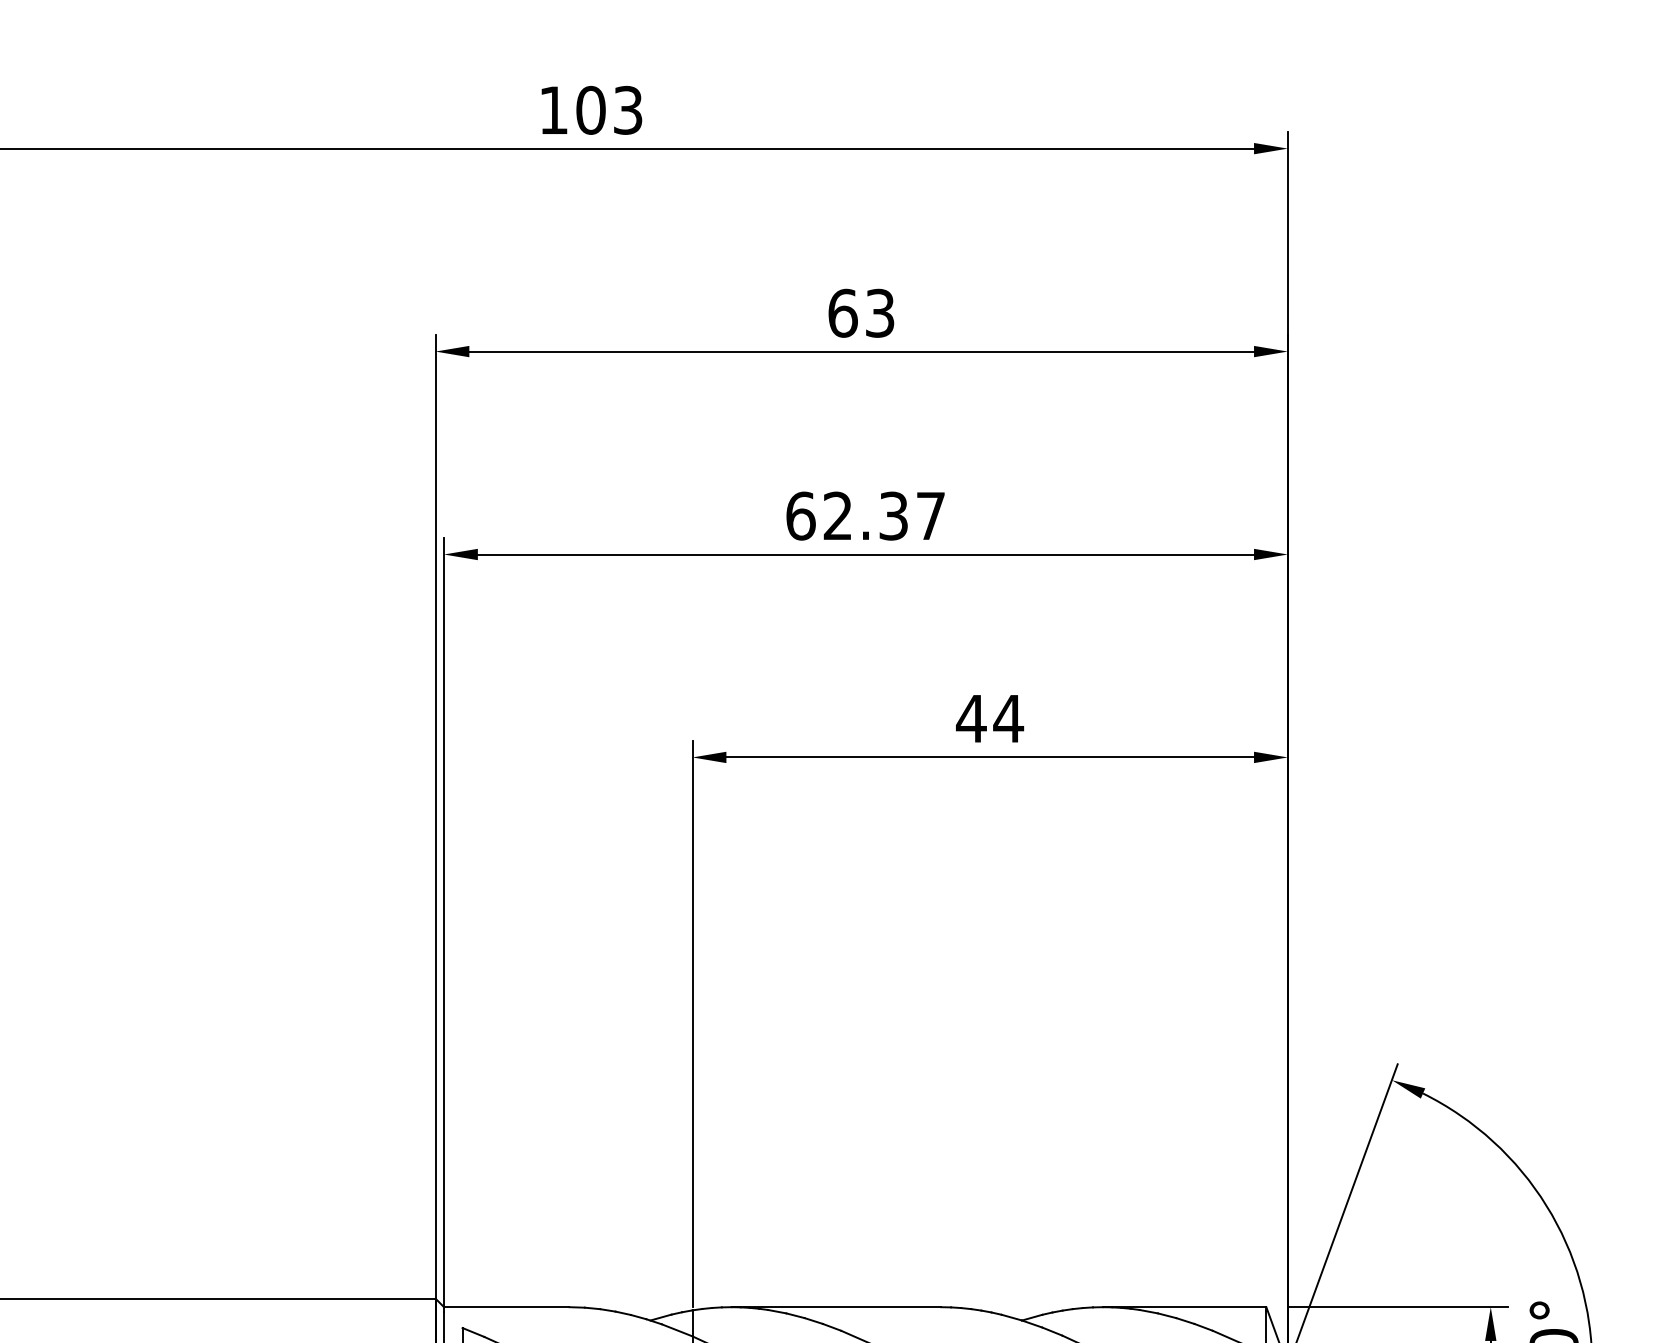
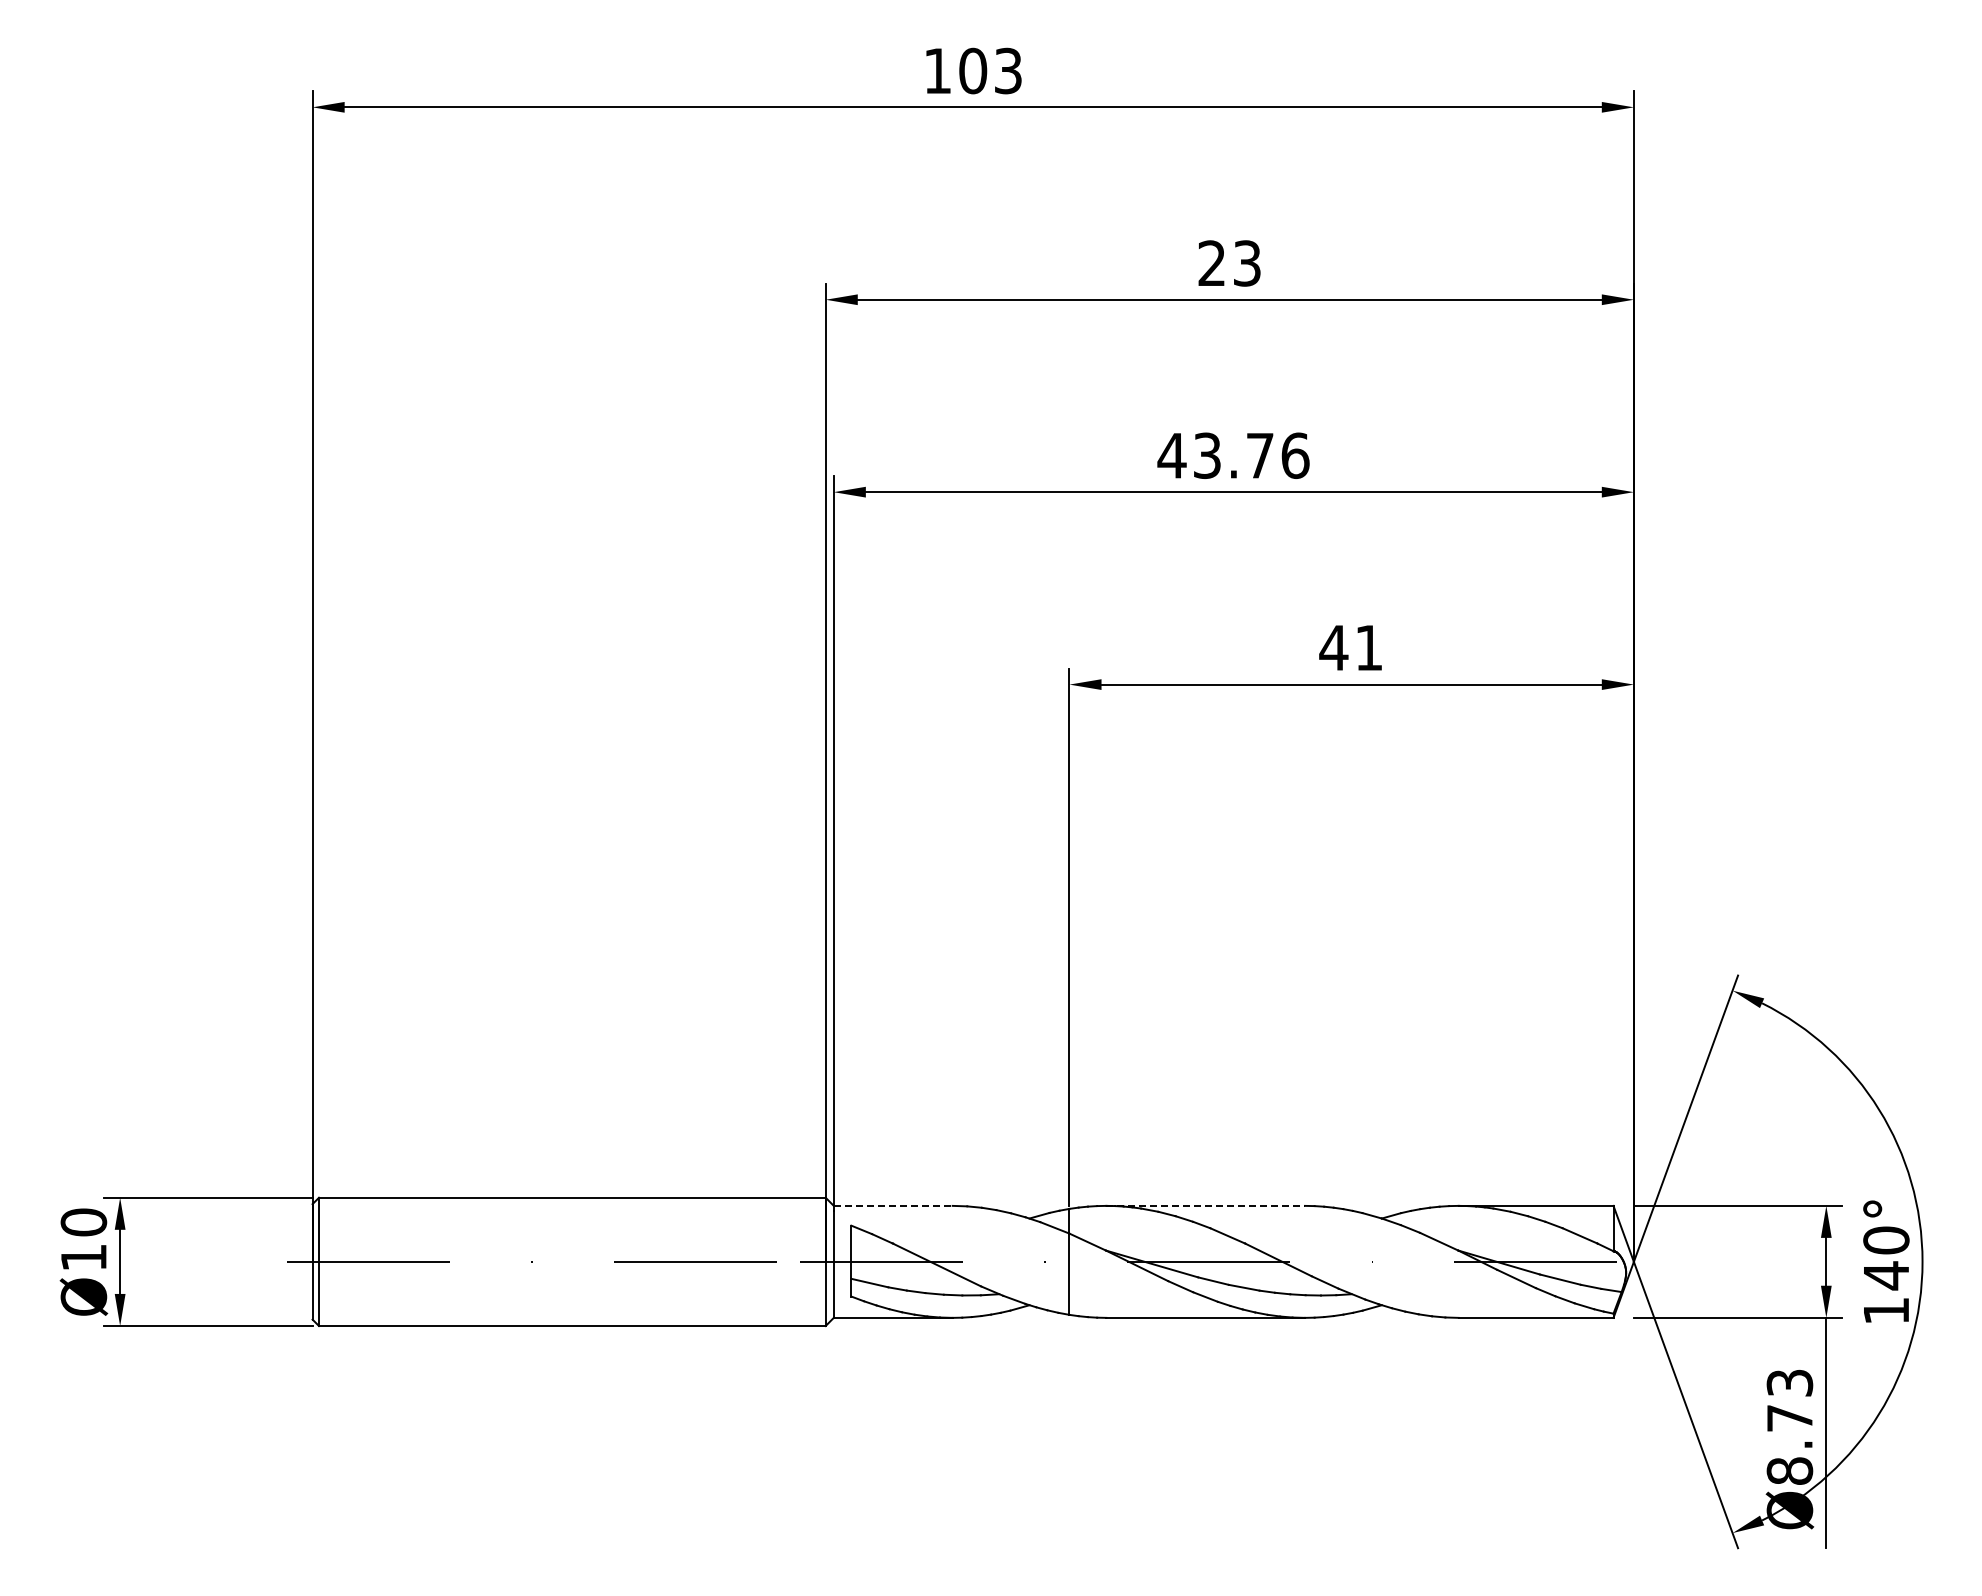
text: (843, 313) -> (1212, 263), 63 -> 23
text: (865, 515) -> (1233, 455), 62.37 -> 43.76
text: (1007, 718) -> (1368, 647), 44 -> 41
line: (507, 1306) -> (893, 1205), solid -> dashed
line: (837, 1306) -> (1206, 1205), solid -> dashed

